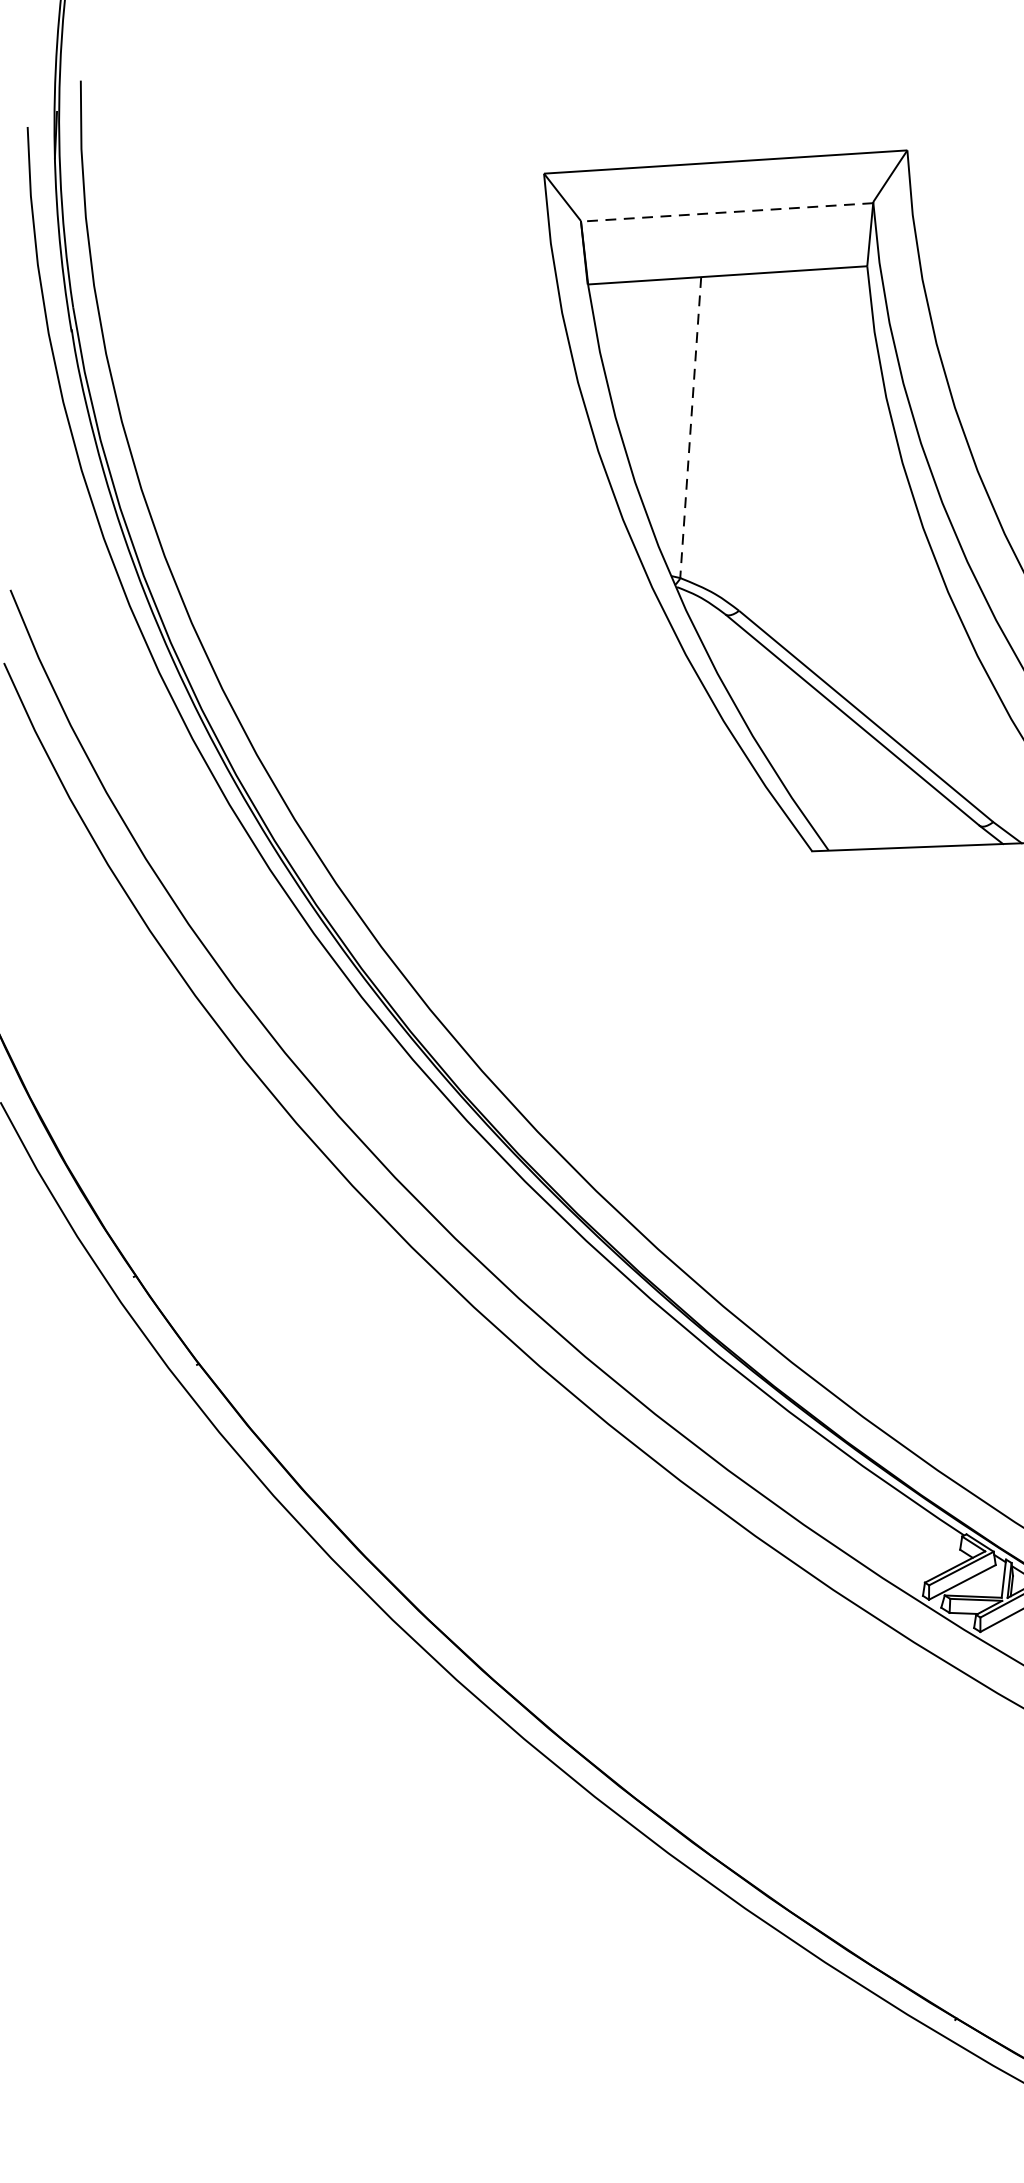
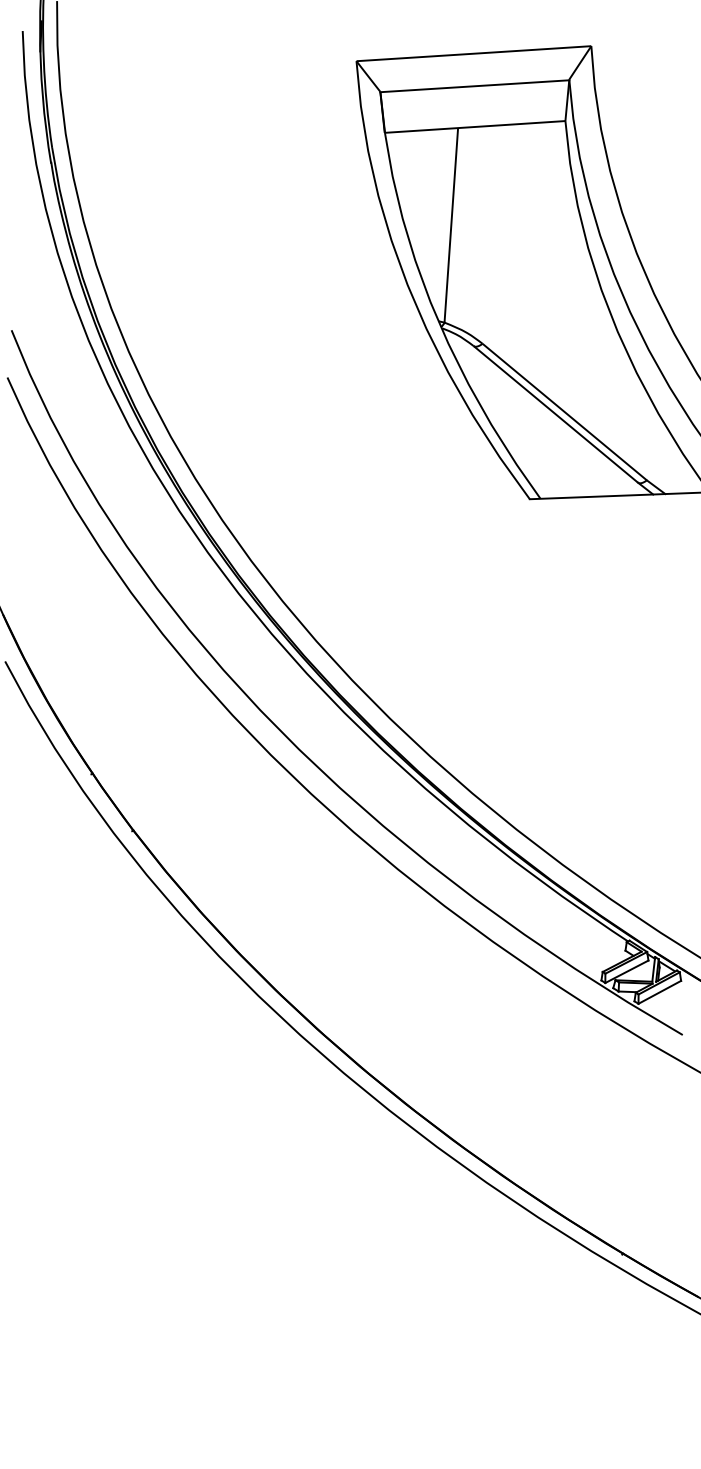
line: (726, 212) -> (474, 86), dashed -> solid
line: (691, 429) -> (451, 226), dashed -> solid

